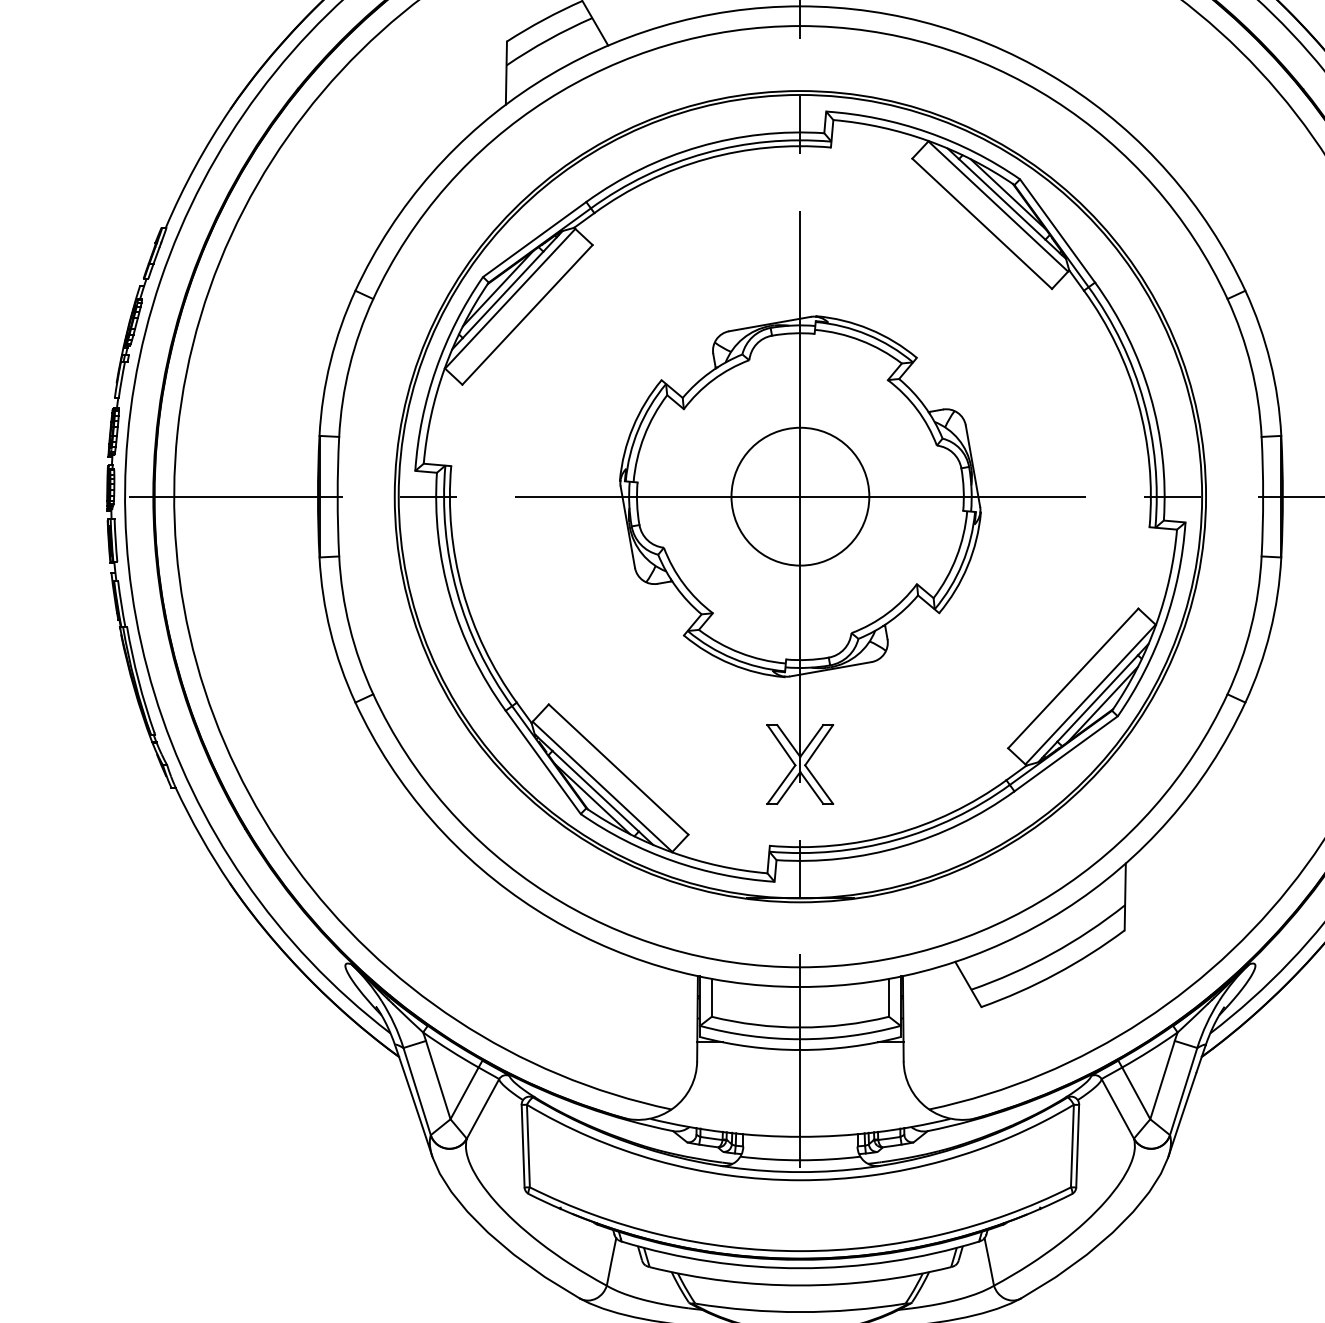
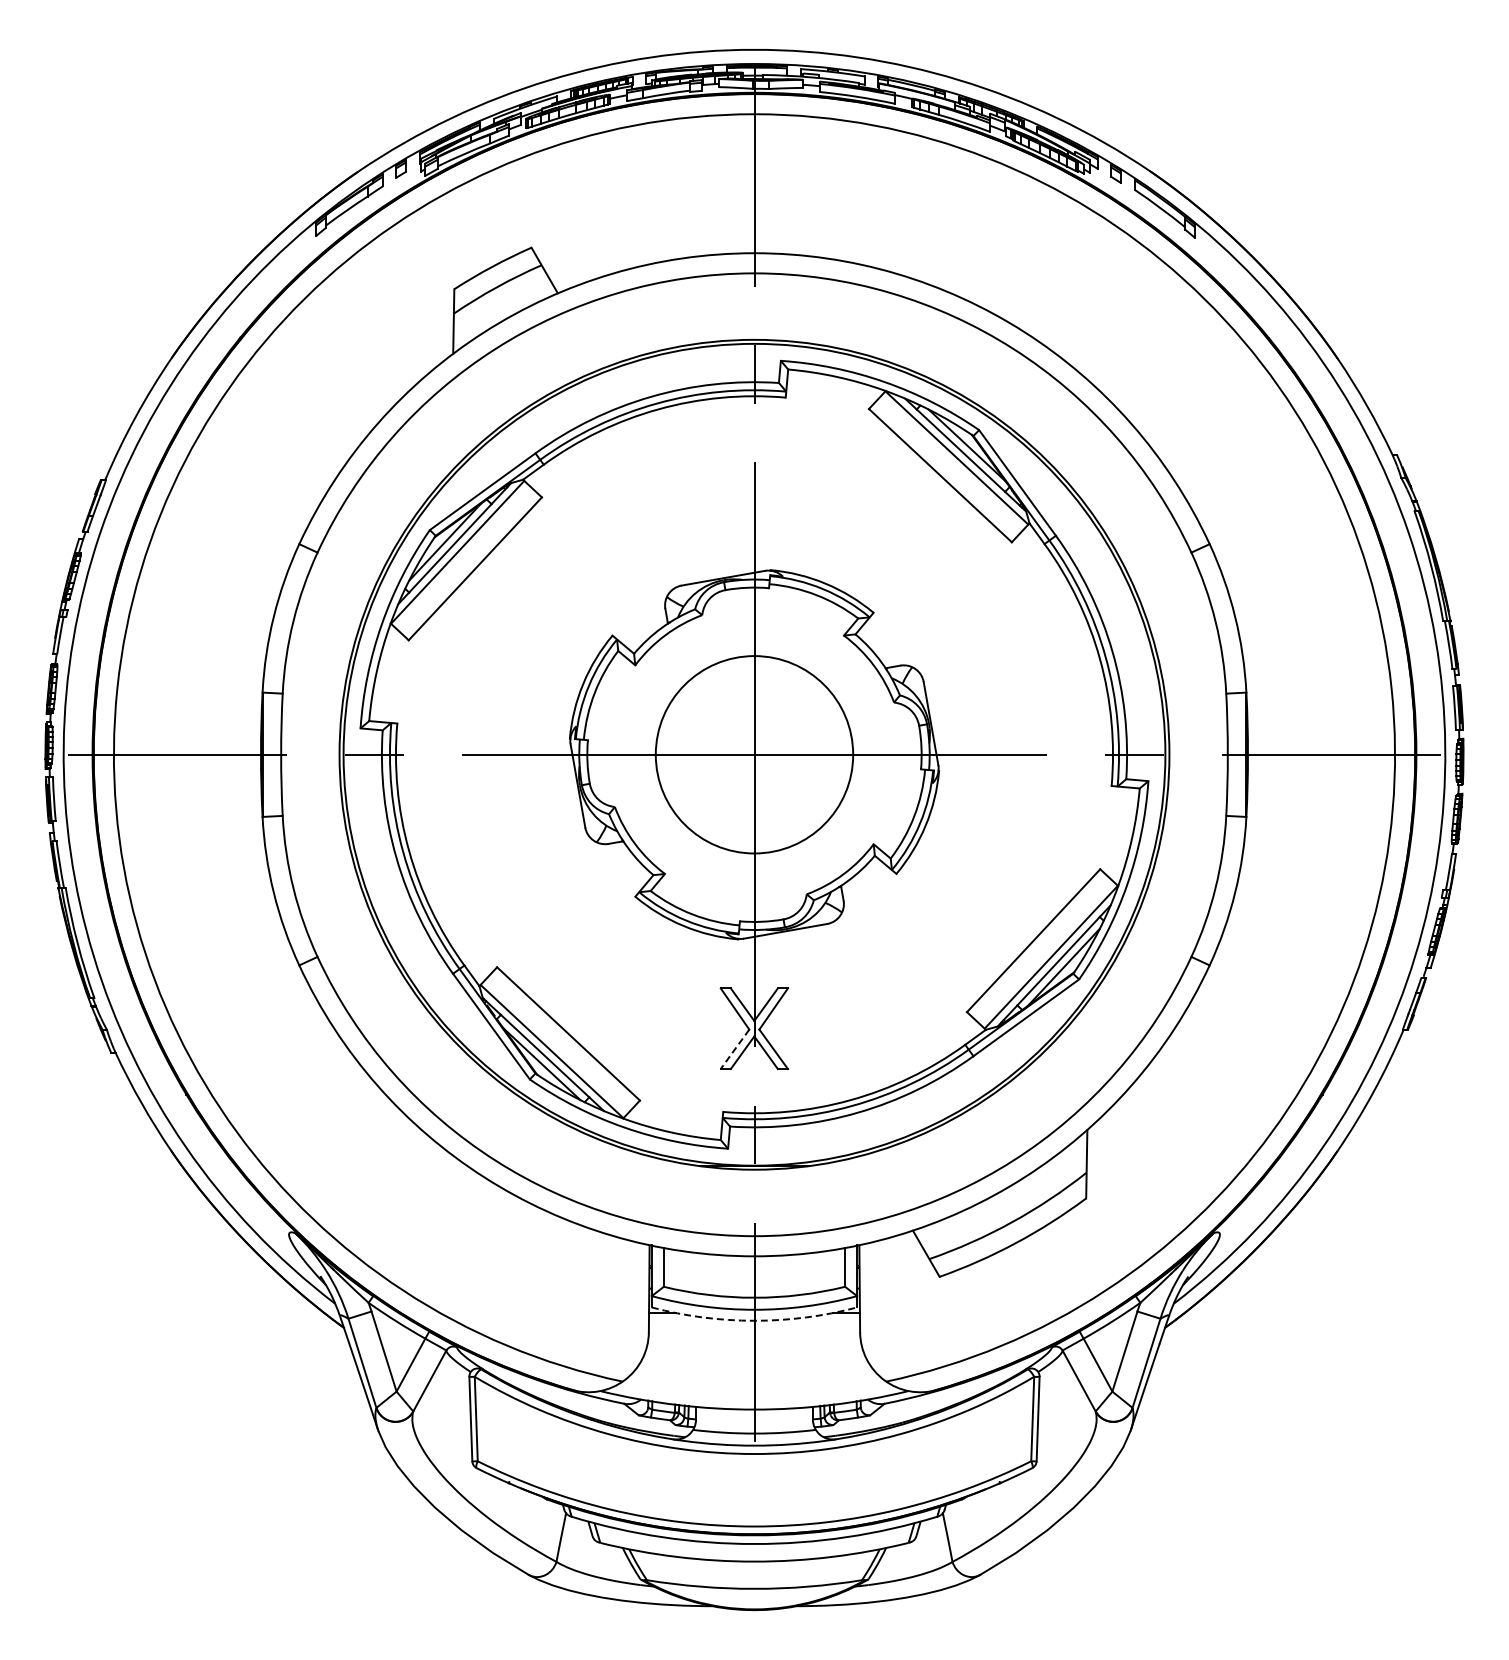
circle: (800, 496) -> (754, 754), size x1.4
line: (780, 784) -> (734, 1049), solid -> dashed
arc: (800, 1049) -> (754, 1320), solid -> dashed

